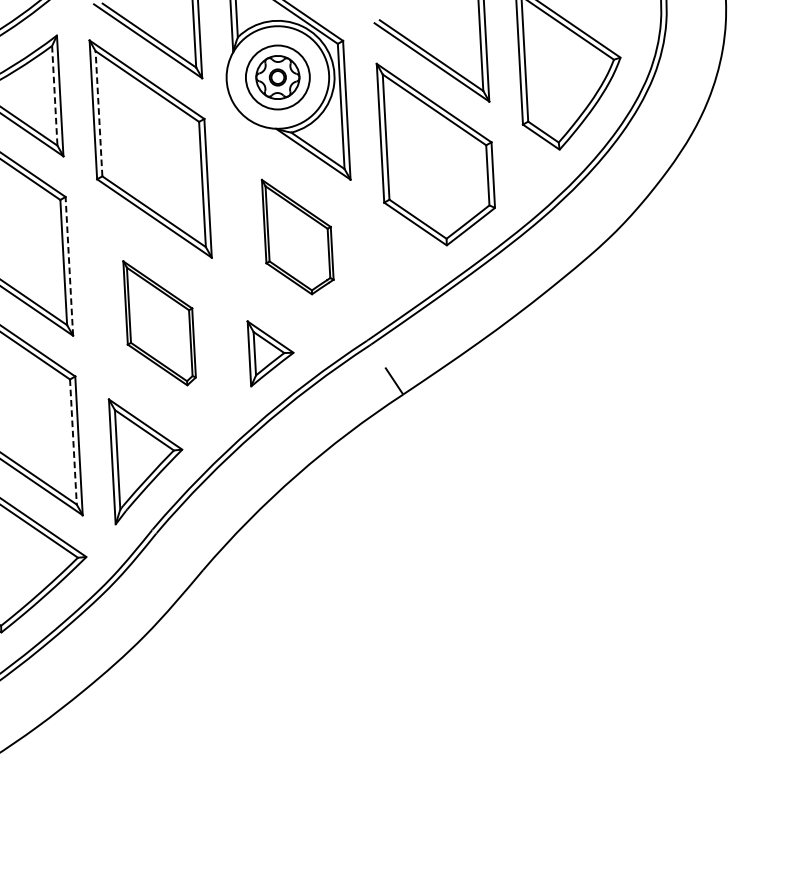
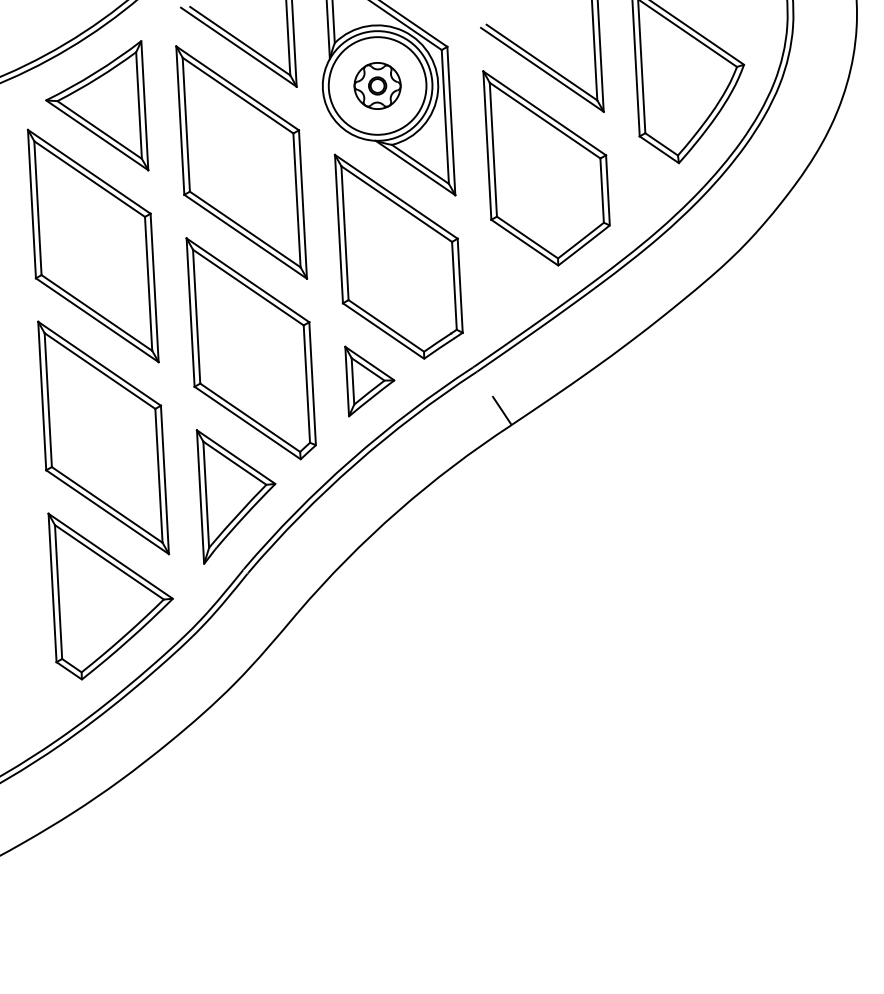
circle: (277, 77) -> (377, 85), size x1.43
line: (55, 96) -> (139, 106), dashed -> solid
line: (99, 113) -> (186, 124), dashed -> solid
part: (297, 236) -> (398, 256), size x1.67
line: (69, 265) -> (154, 287), dashed -> solid
part: (159, 322) -> (250, 348), size x1.67
line: (72, 442) -> (158, 476), dashed -> solid

